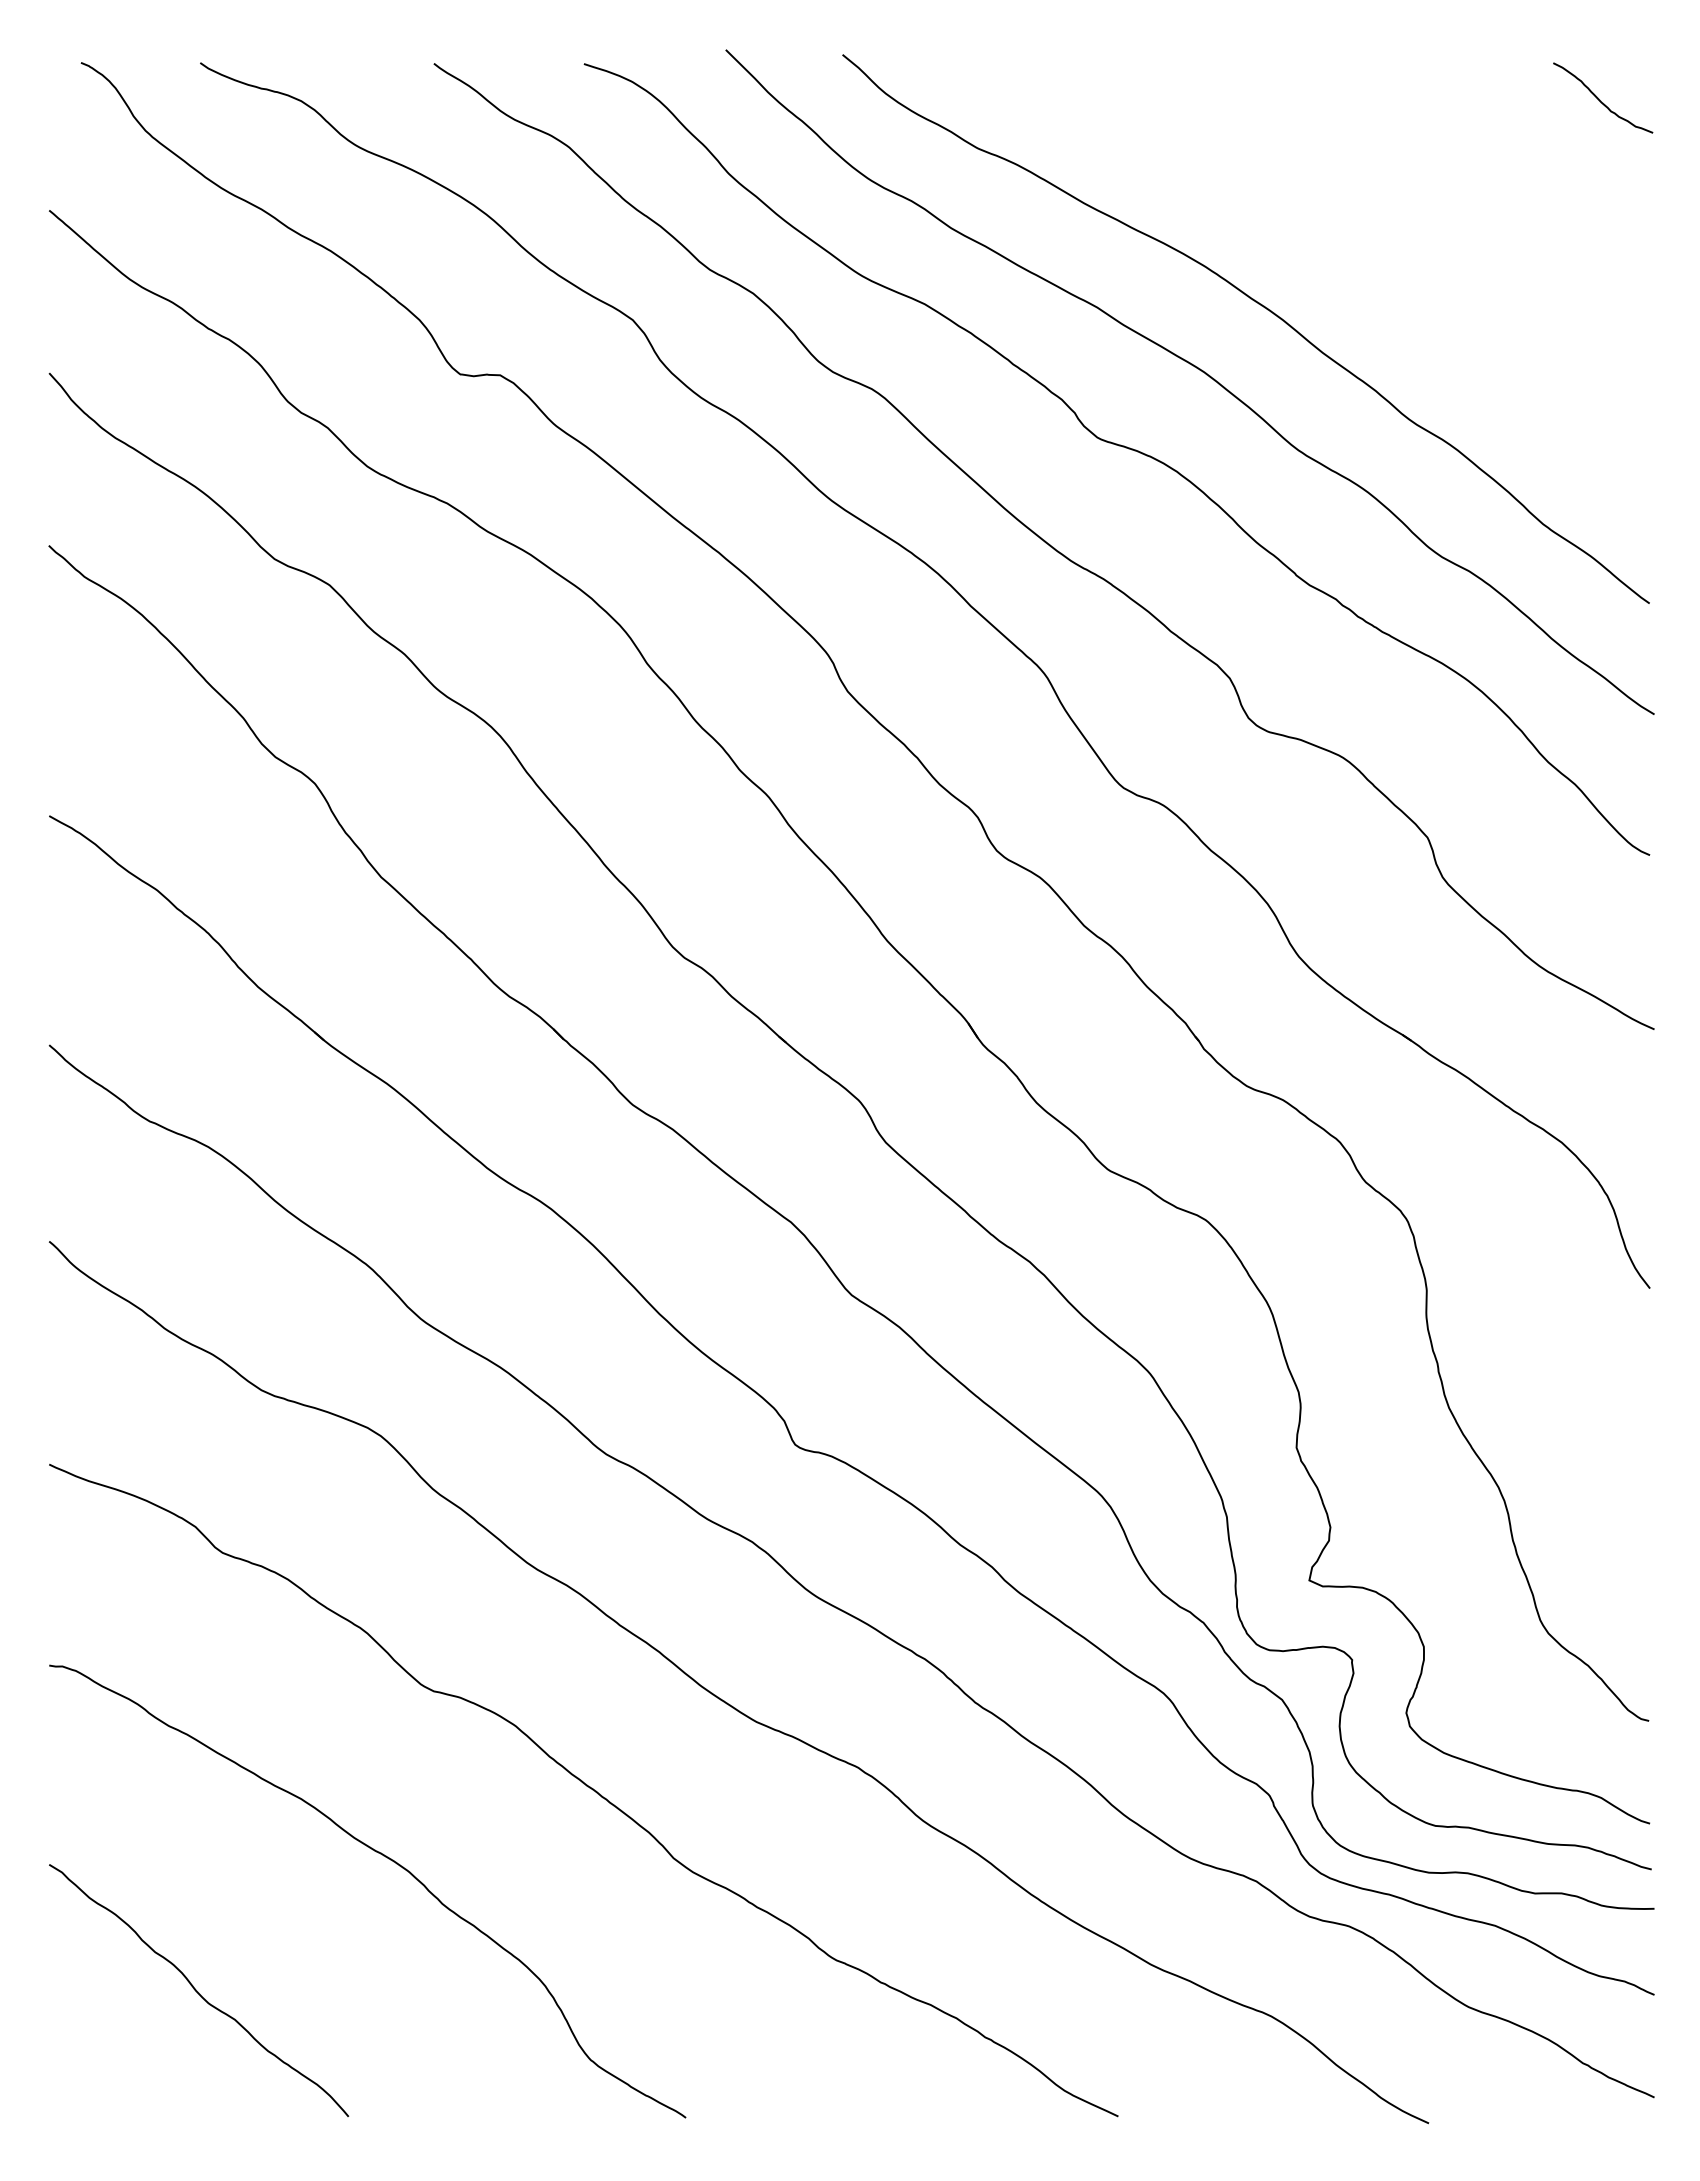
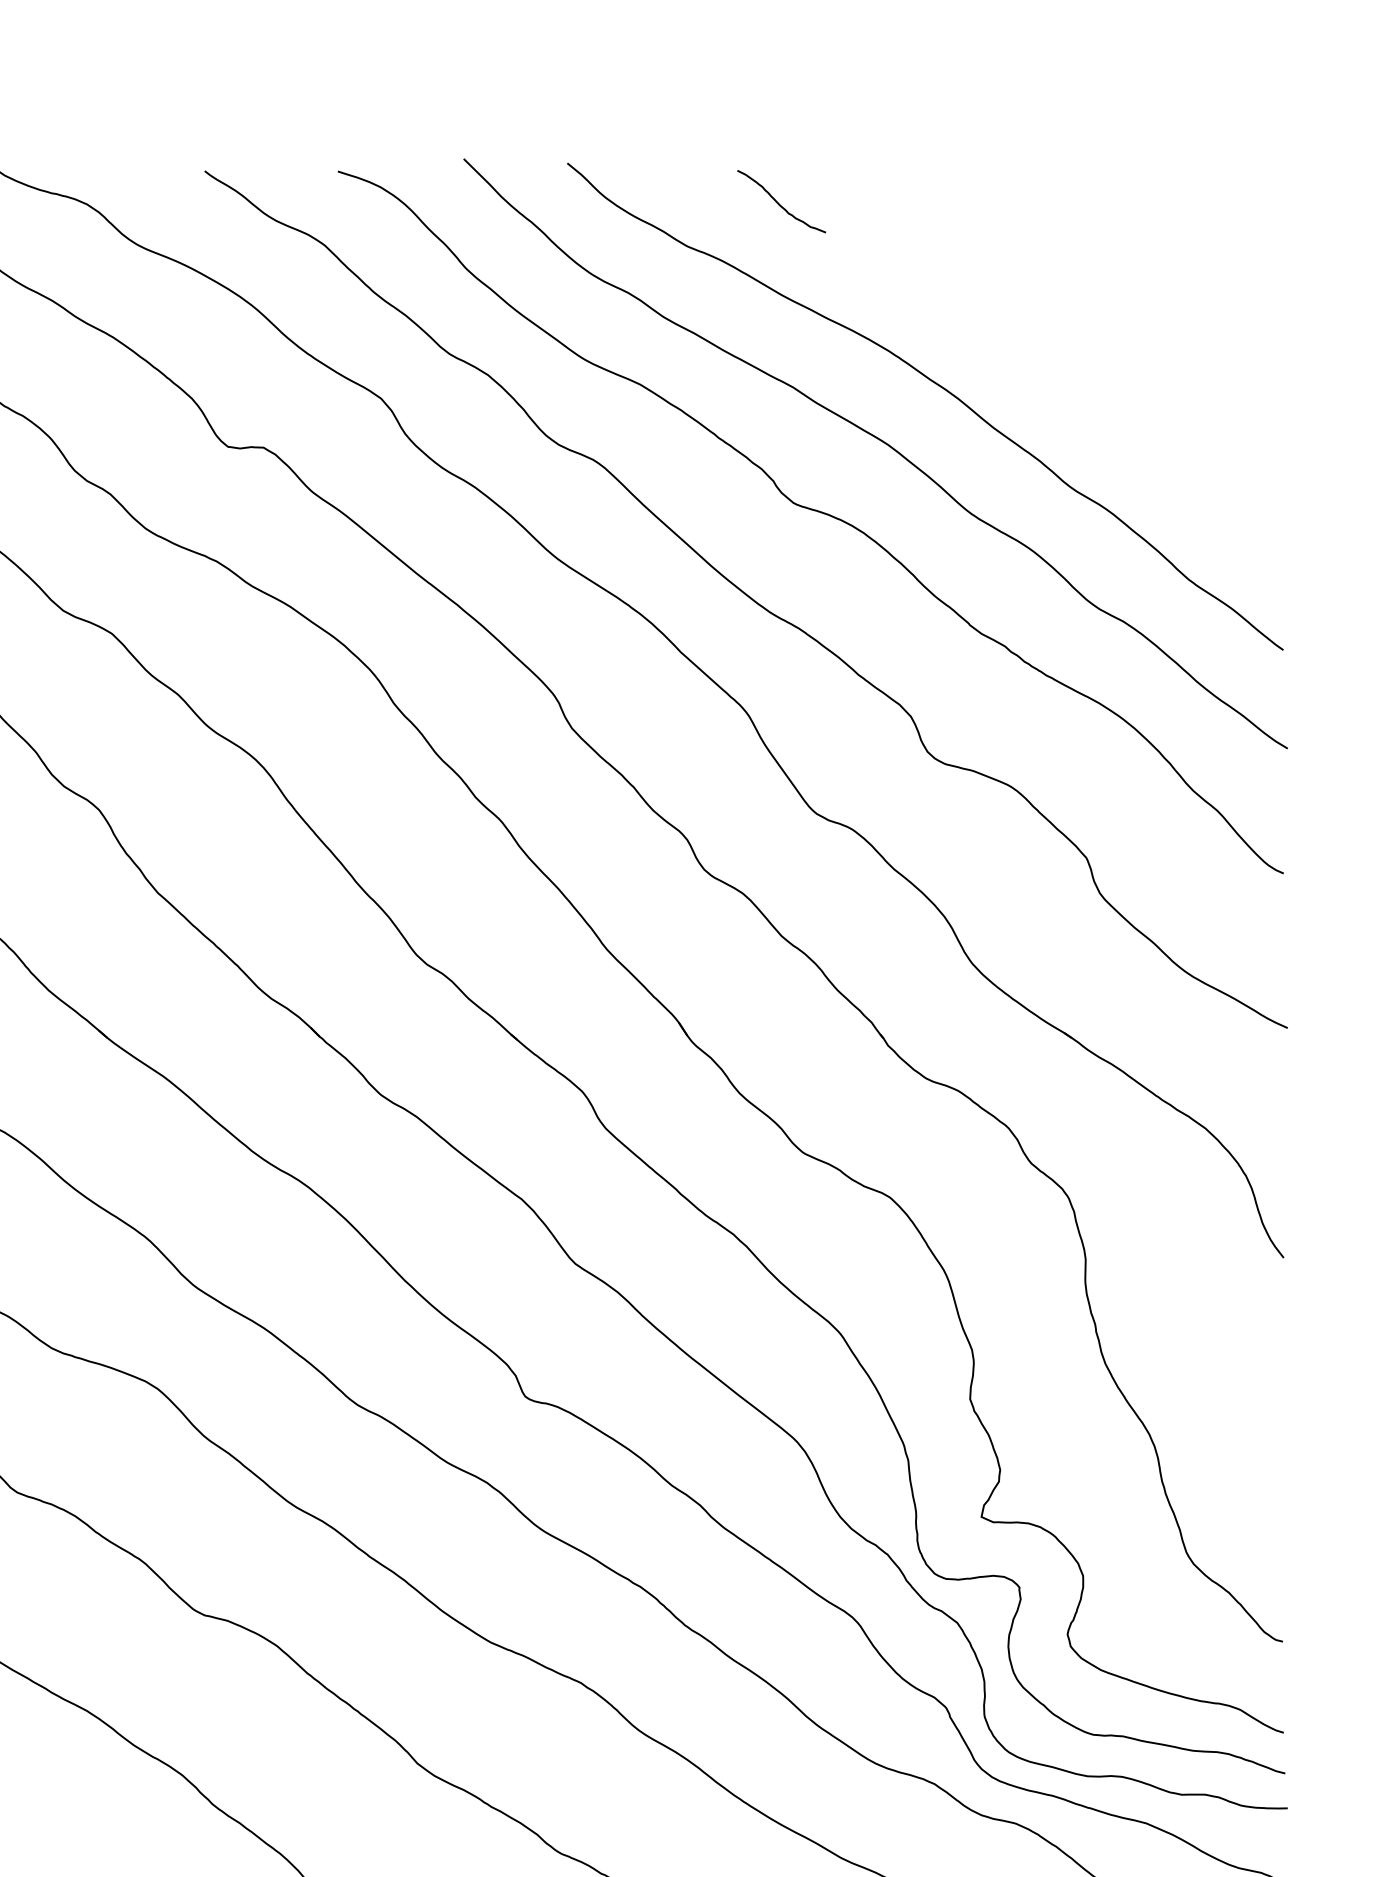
curve: (1599, 98) -> (778, 202), moved

